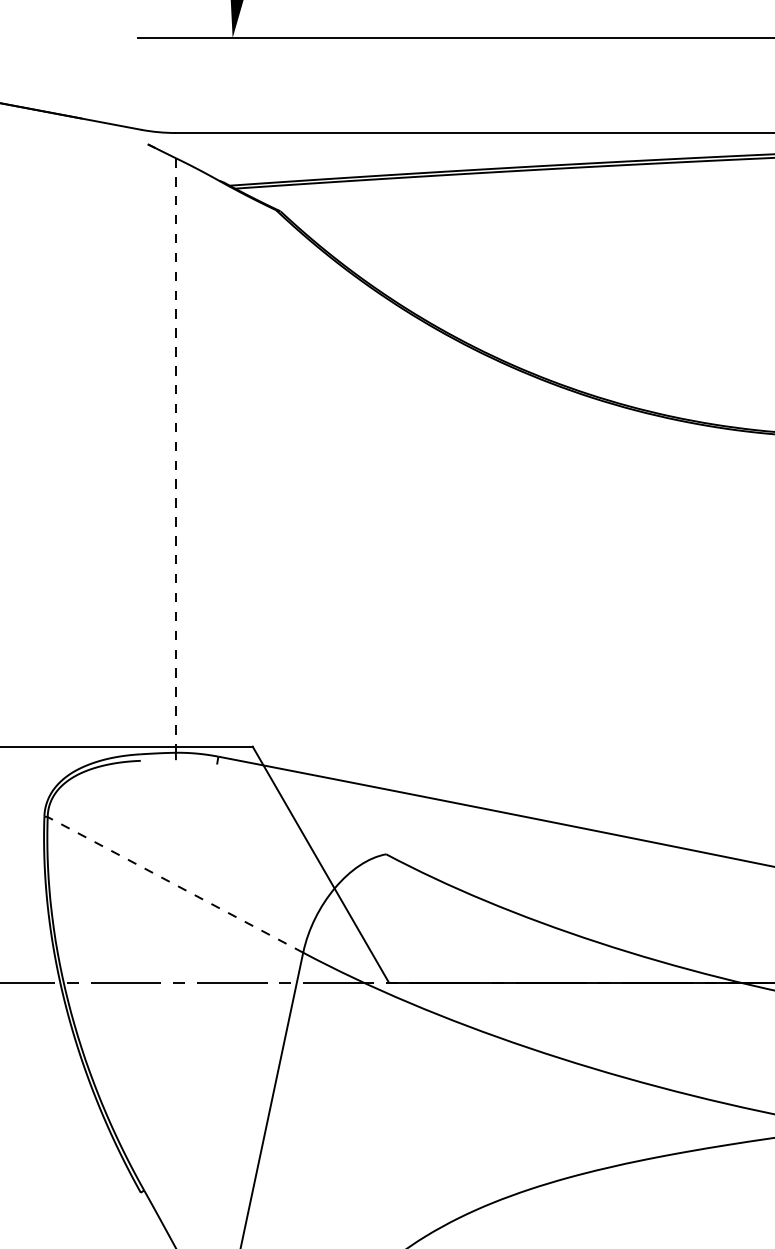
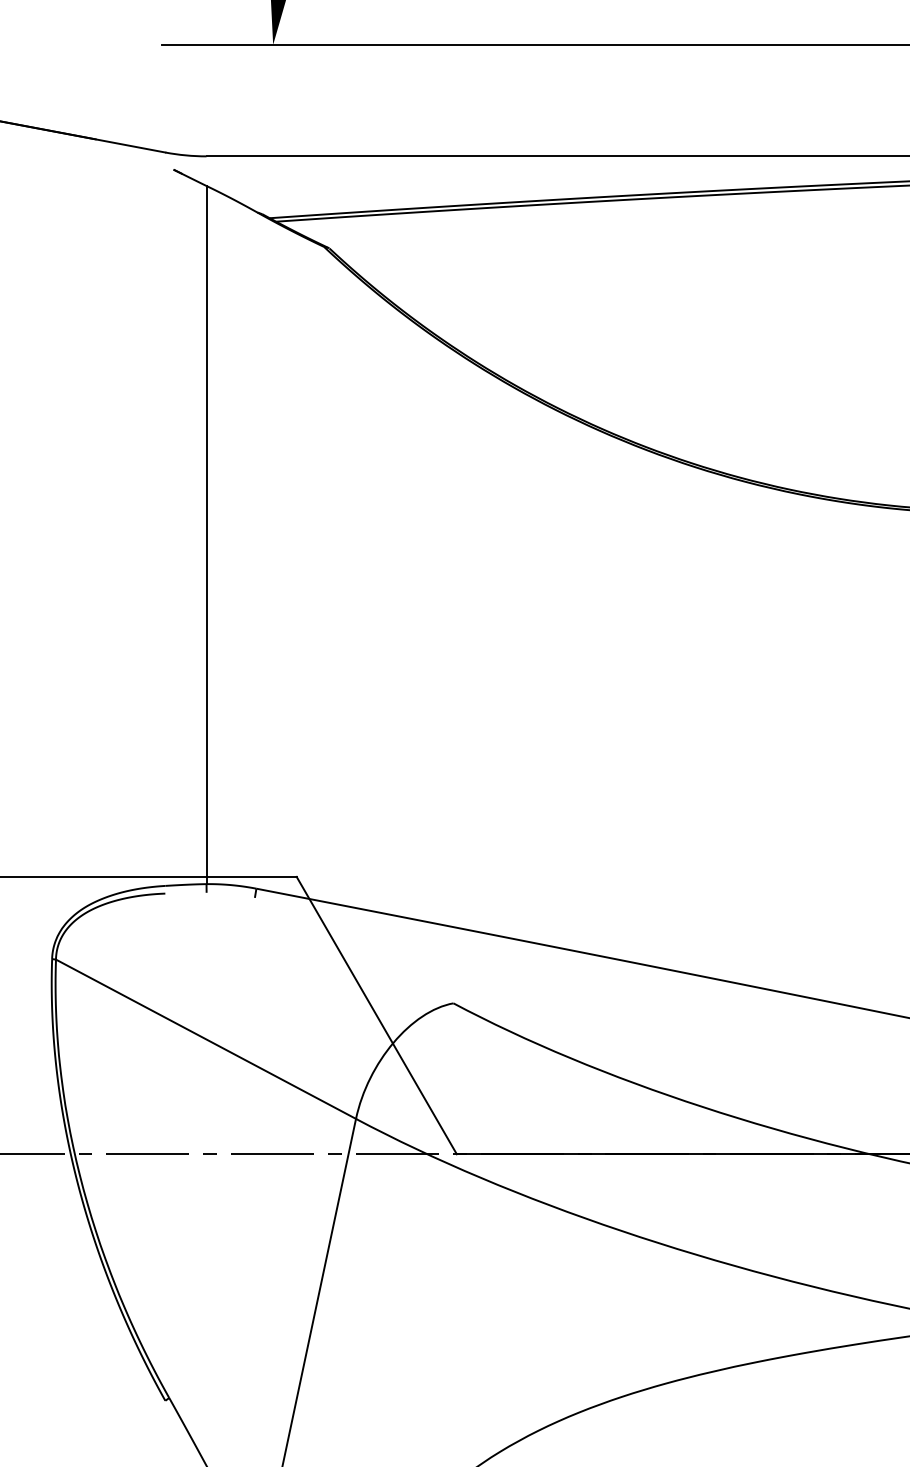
line: (175, 455) -> (206, 535), dashed -> solid
line: (175, 885) -> (206, 1039), dashed -> solid

